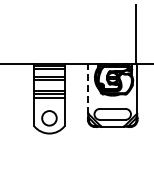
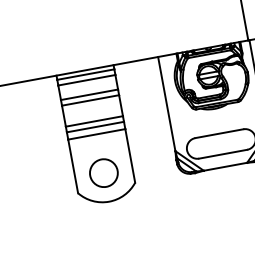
line: (88, 88) -> (166, 103), dashed -> solid

